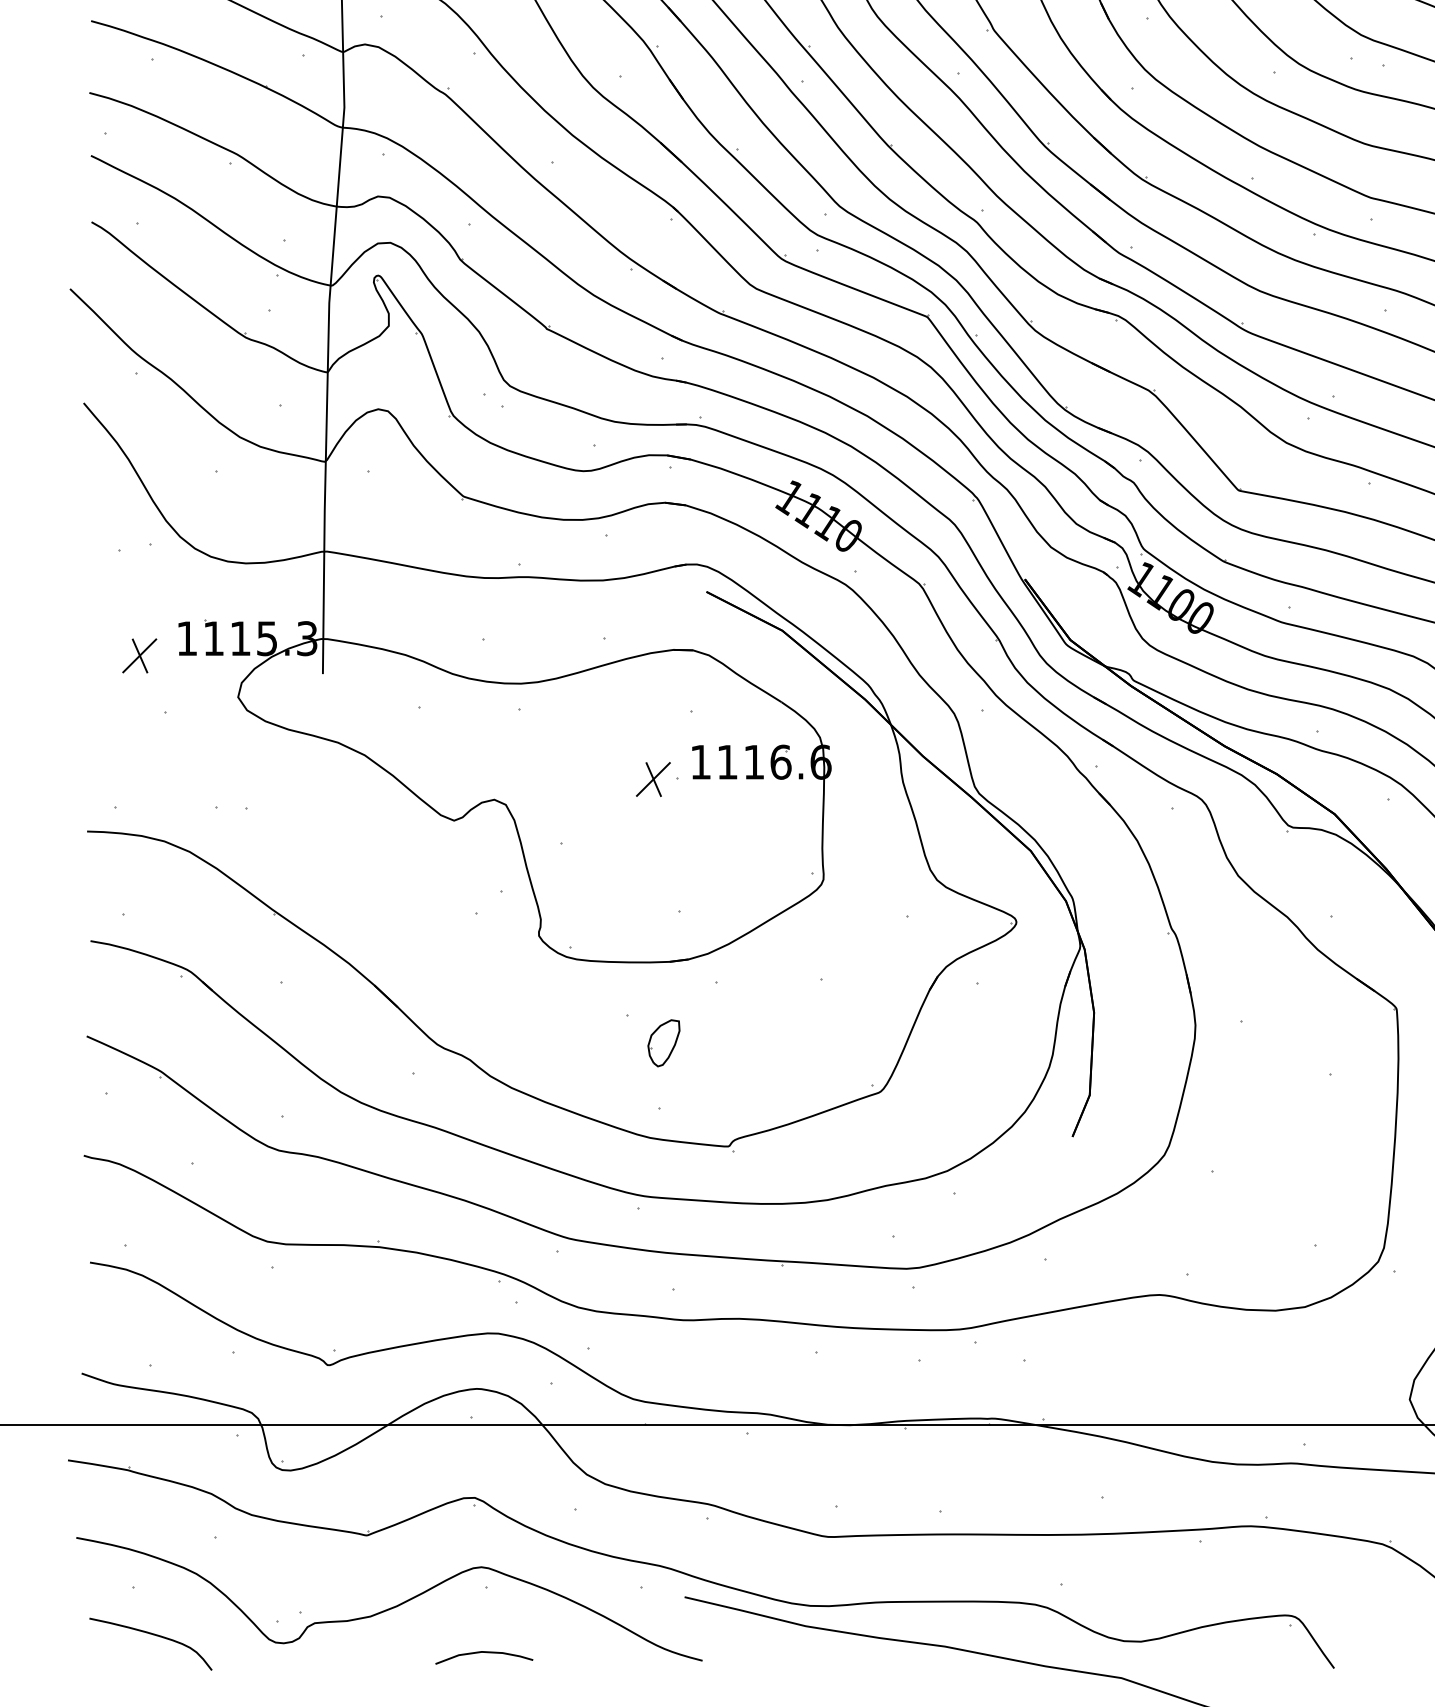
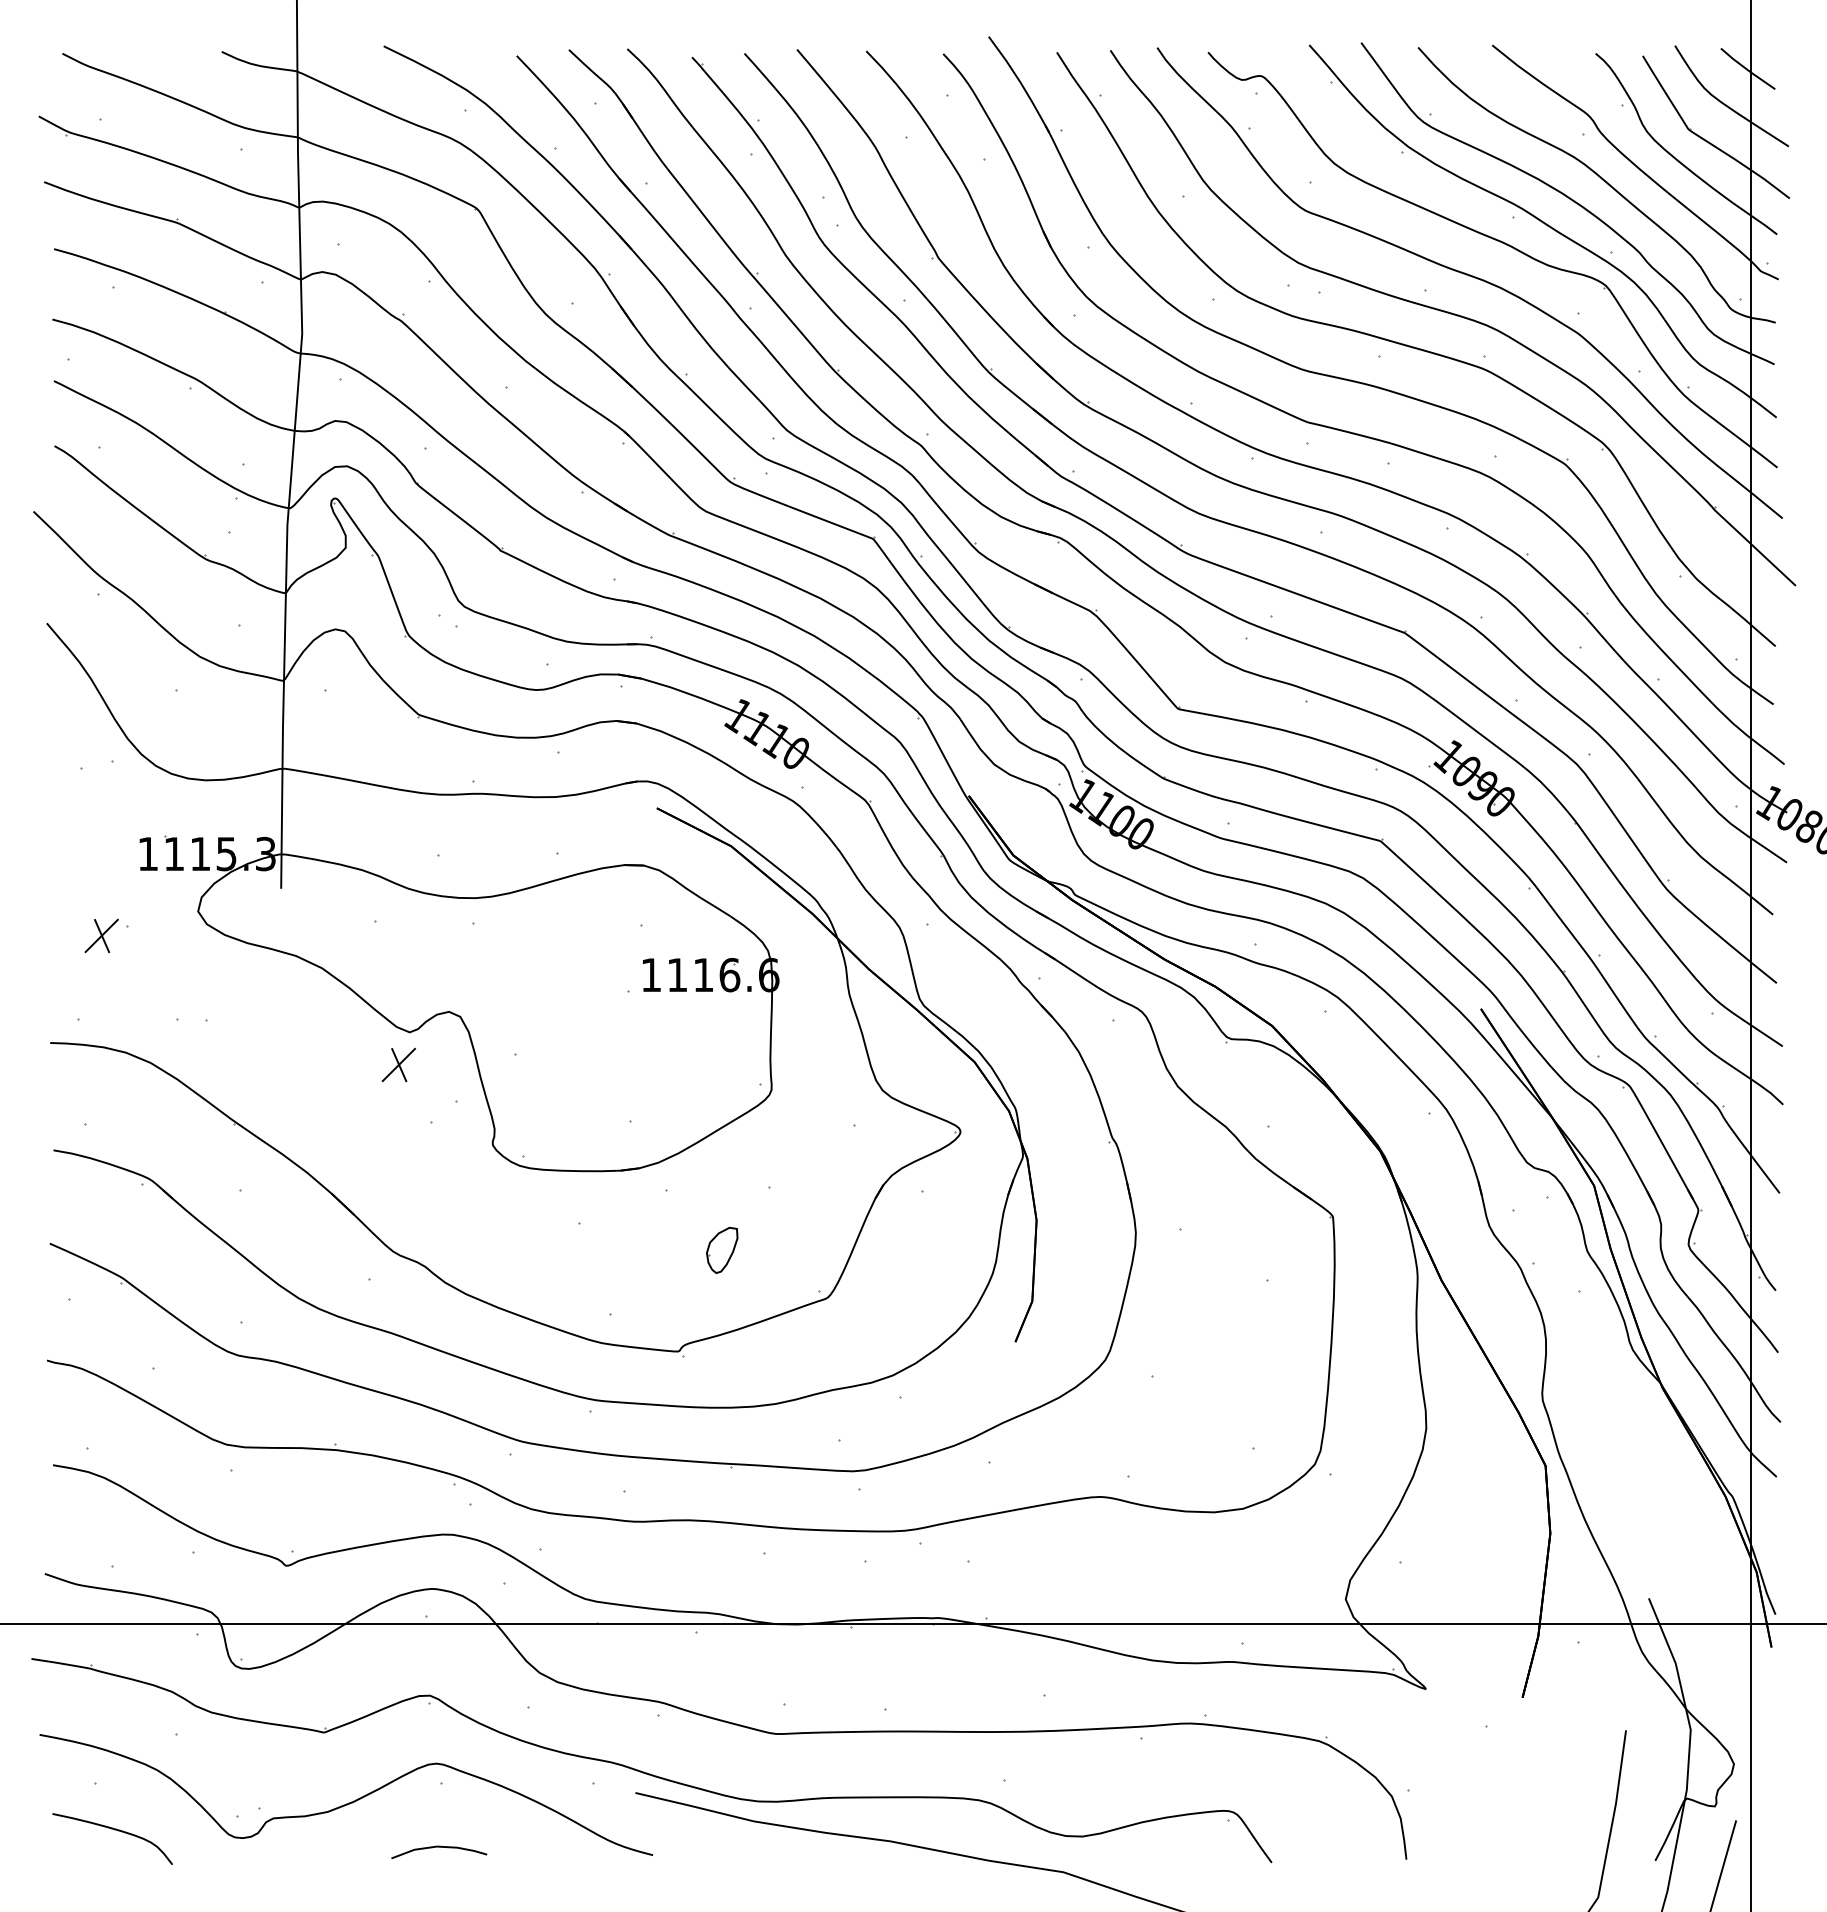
part: (139, 655) -> (101, 935), moved
part: (652, 779) -> (398, 1065), moved
part: (664, 1042) -> (722, 1249), moved

